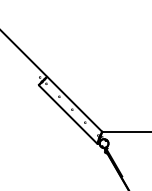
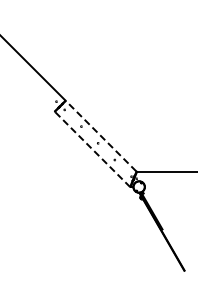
line: (74, 104) -> (100, 136), solid -> dashed
line: (67, 114) -> (92, 149), solid -> dashed

